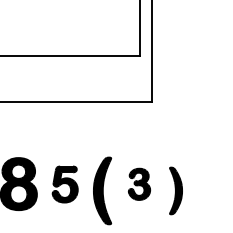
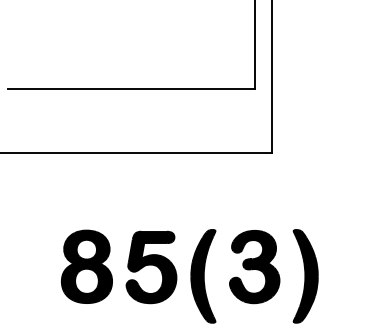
part: (65, 184) -> (151, 267), size x1.43
part: (139, 184) -> (254, 267), size x1.67
part: (175, 191) -> (305, 276), size x1.43

